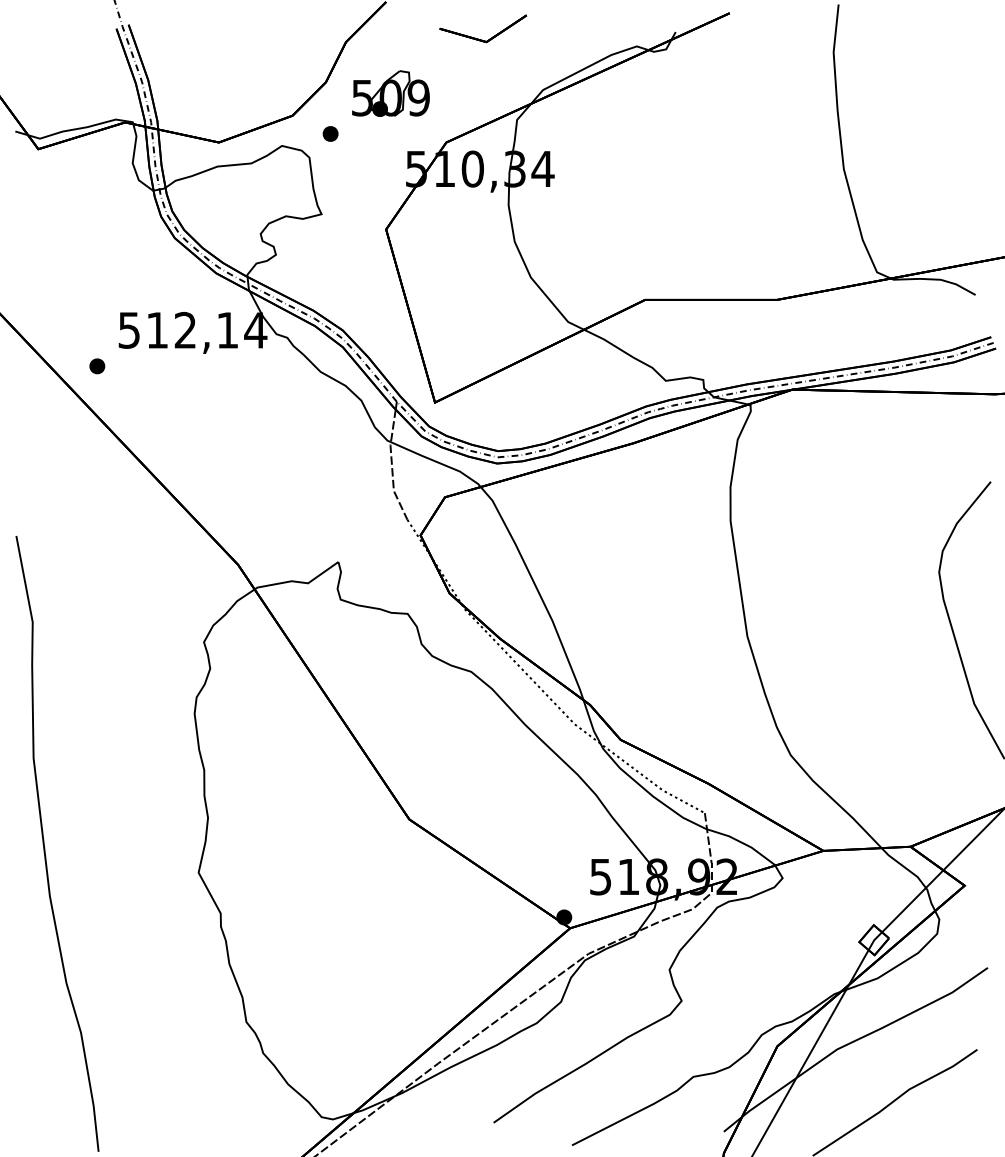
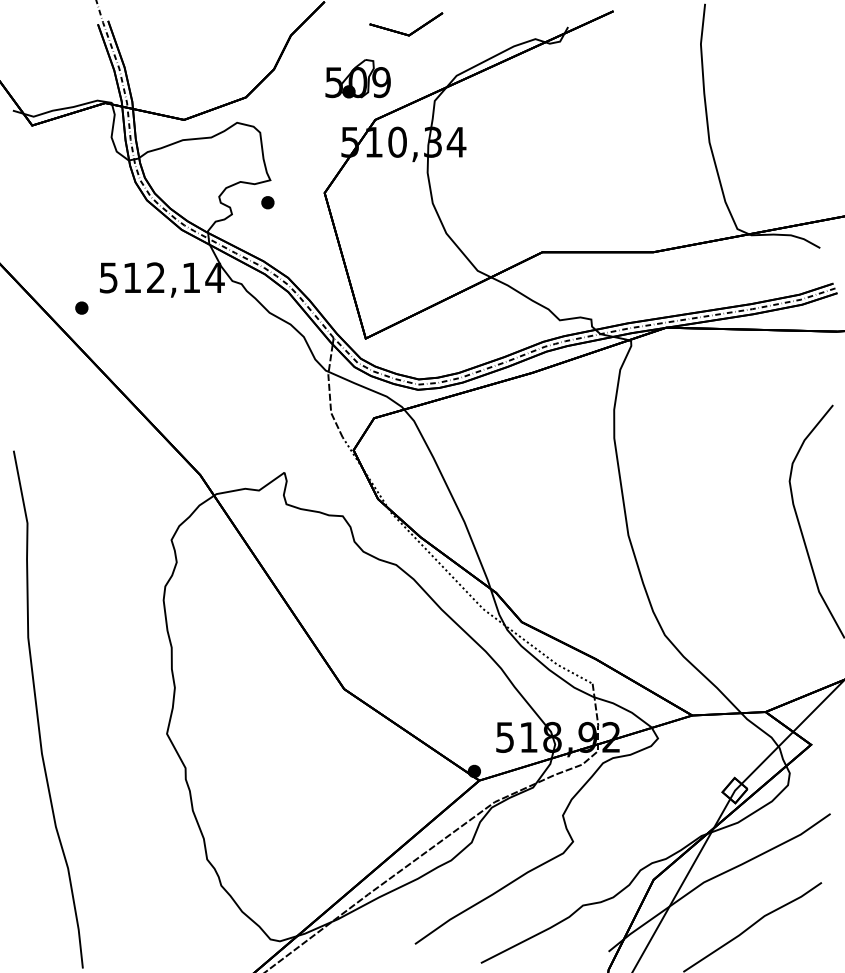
part: (390, 93) -> (357, 78), moved
part: (330, 133) -> (267, 202), moved

